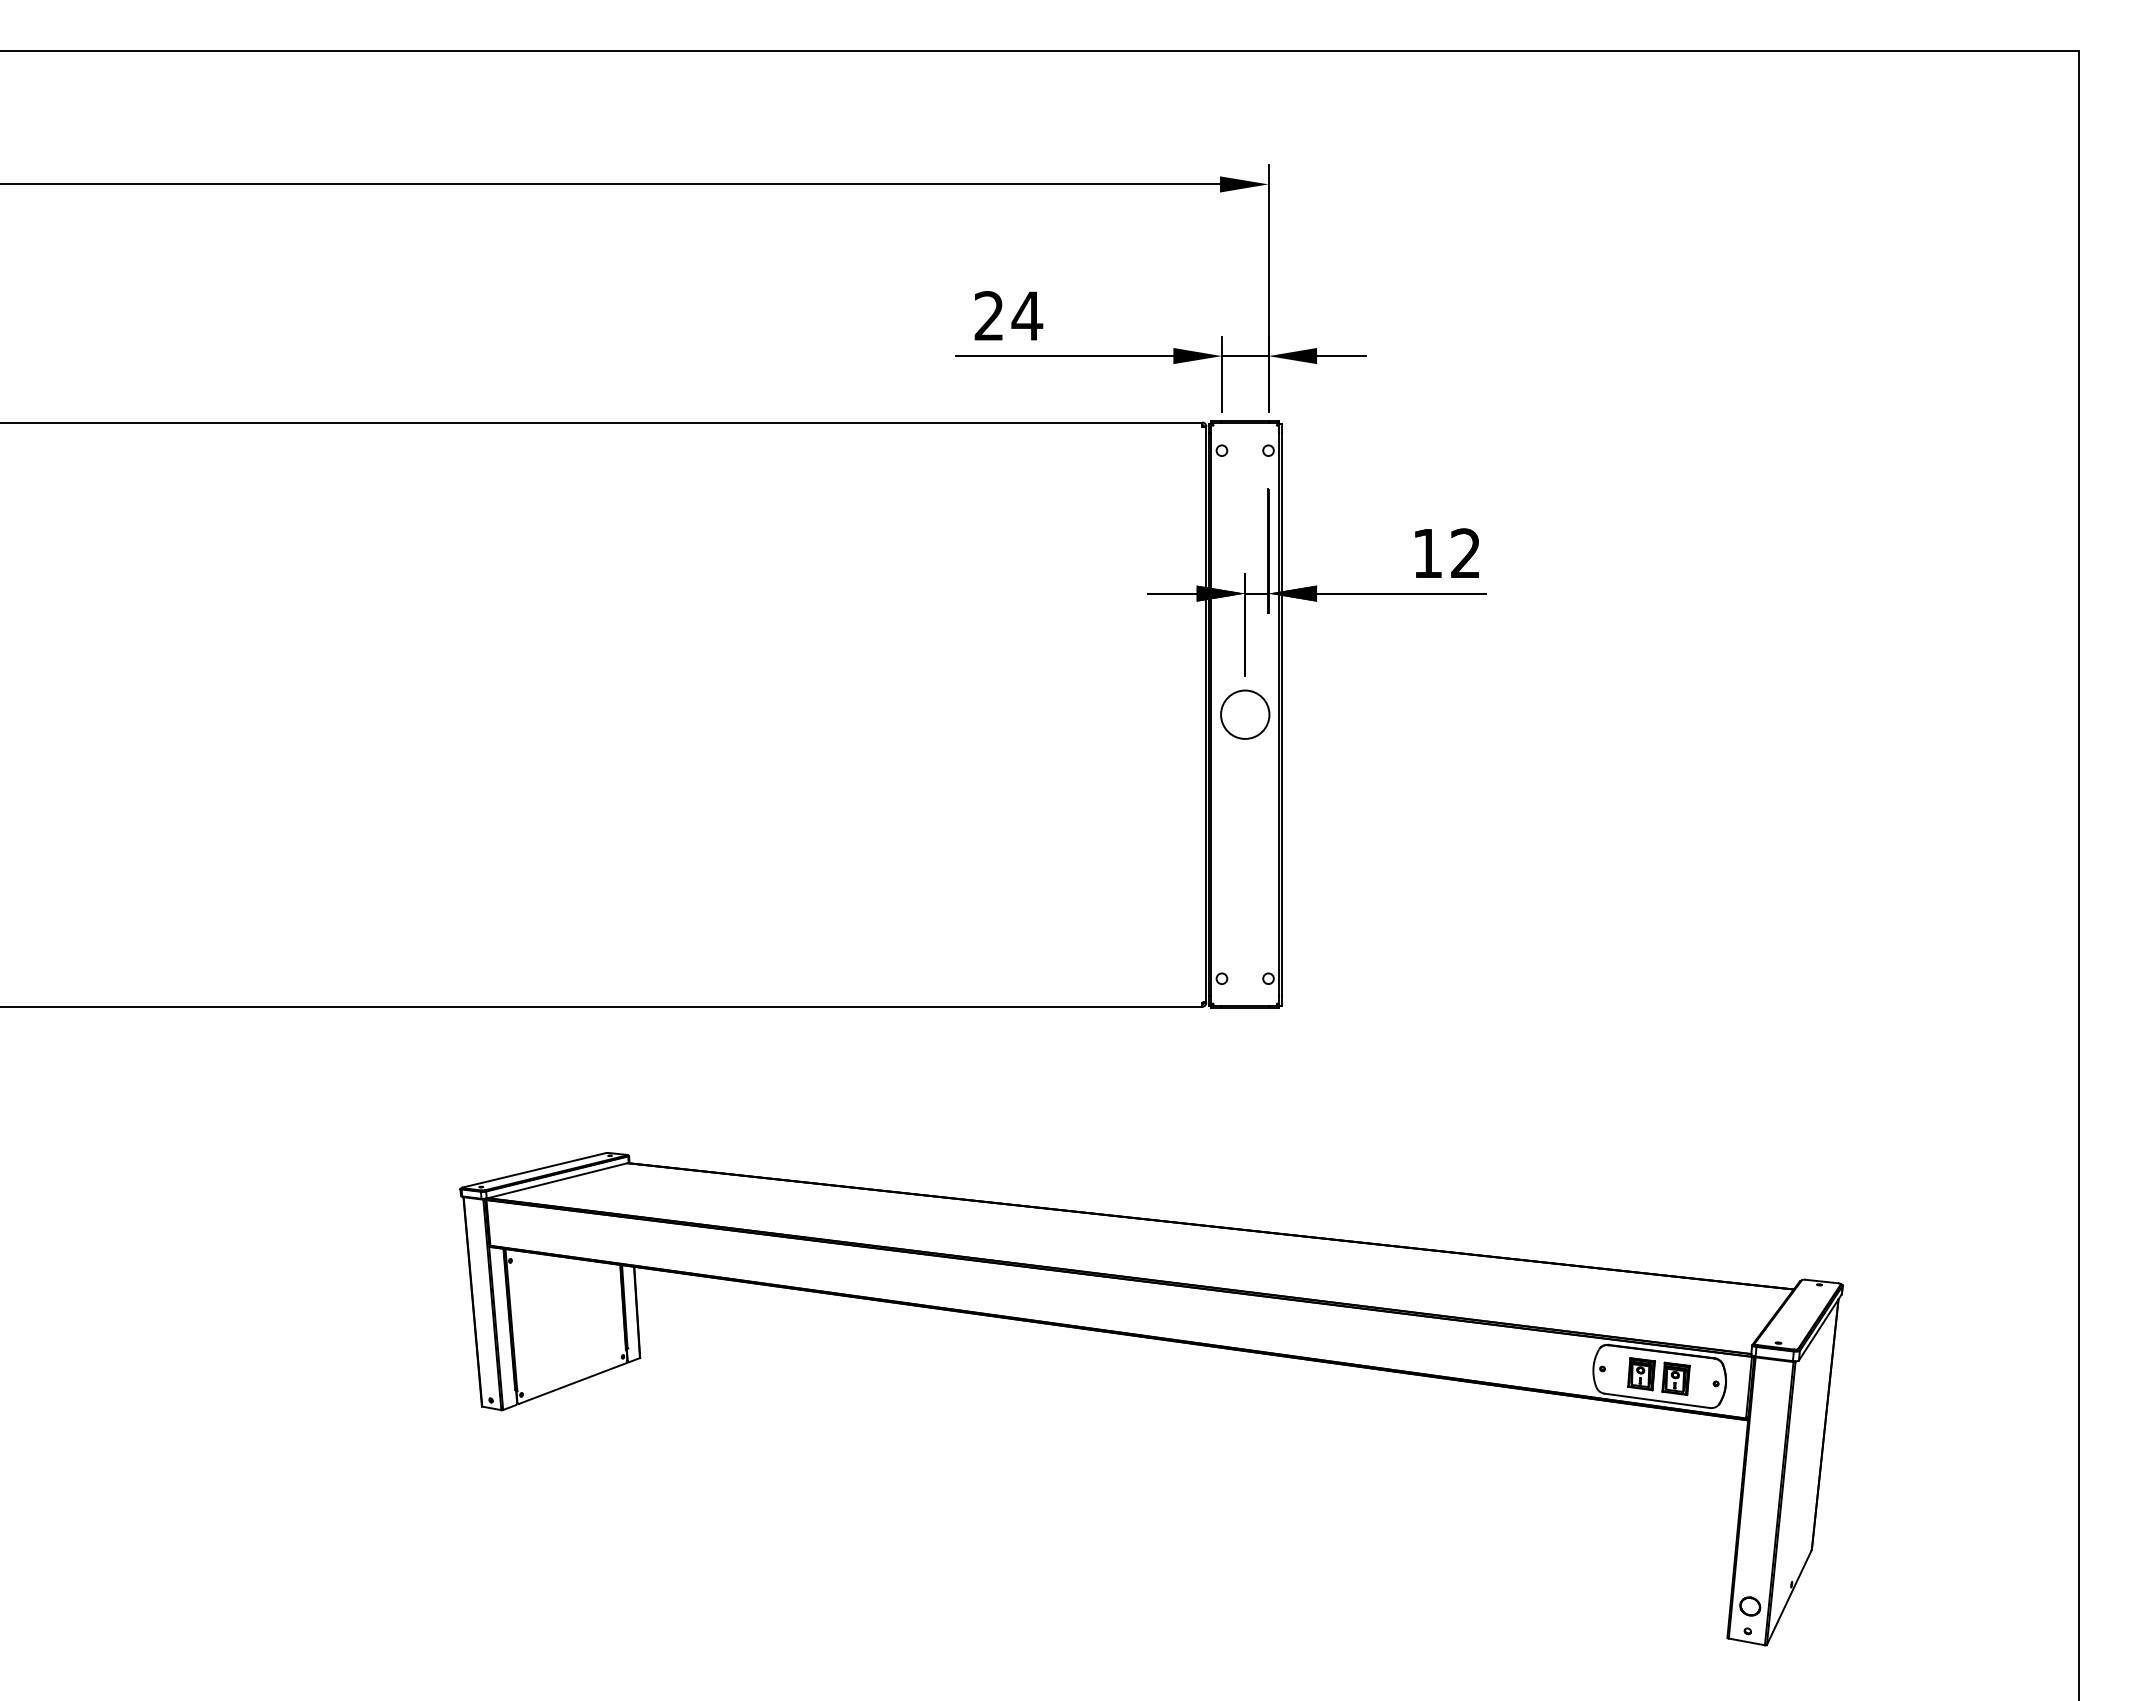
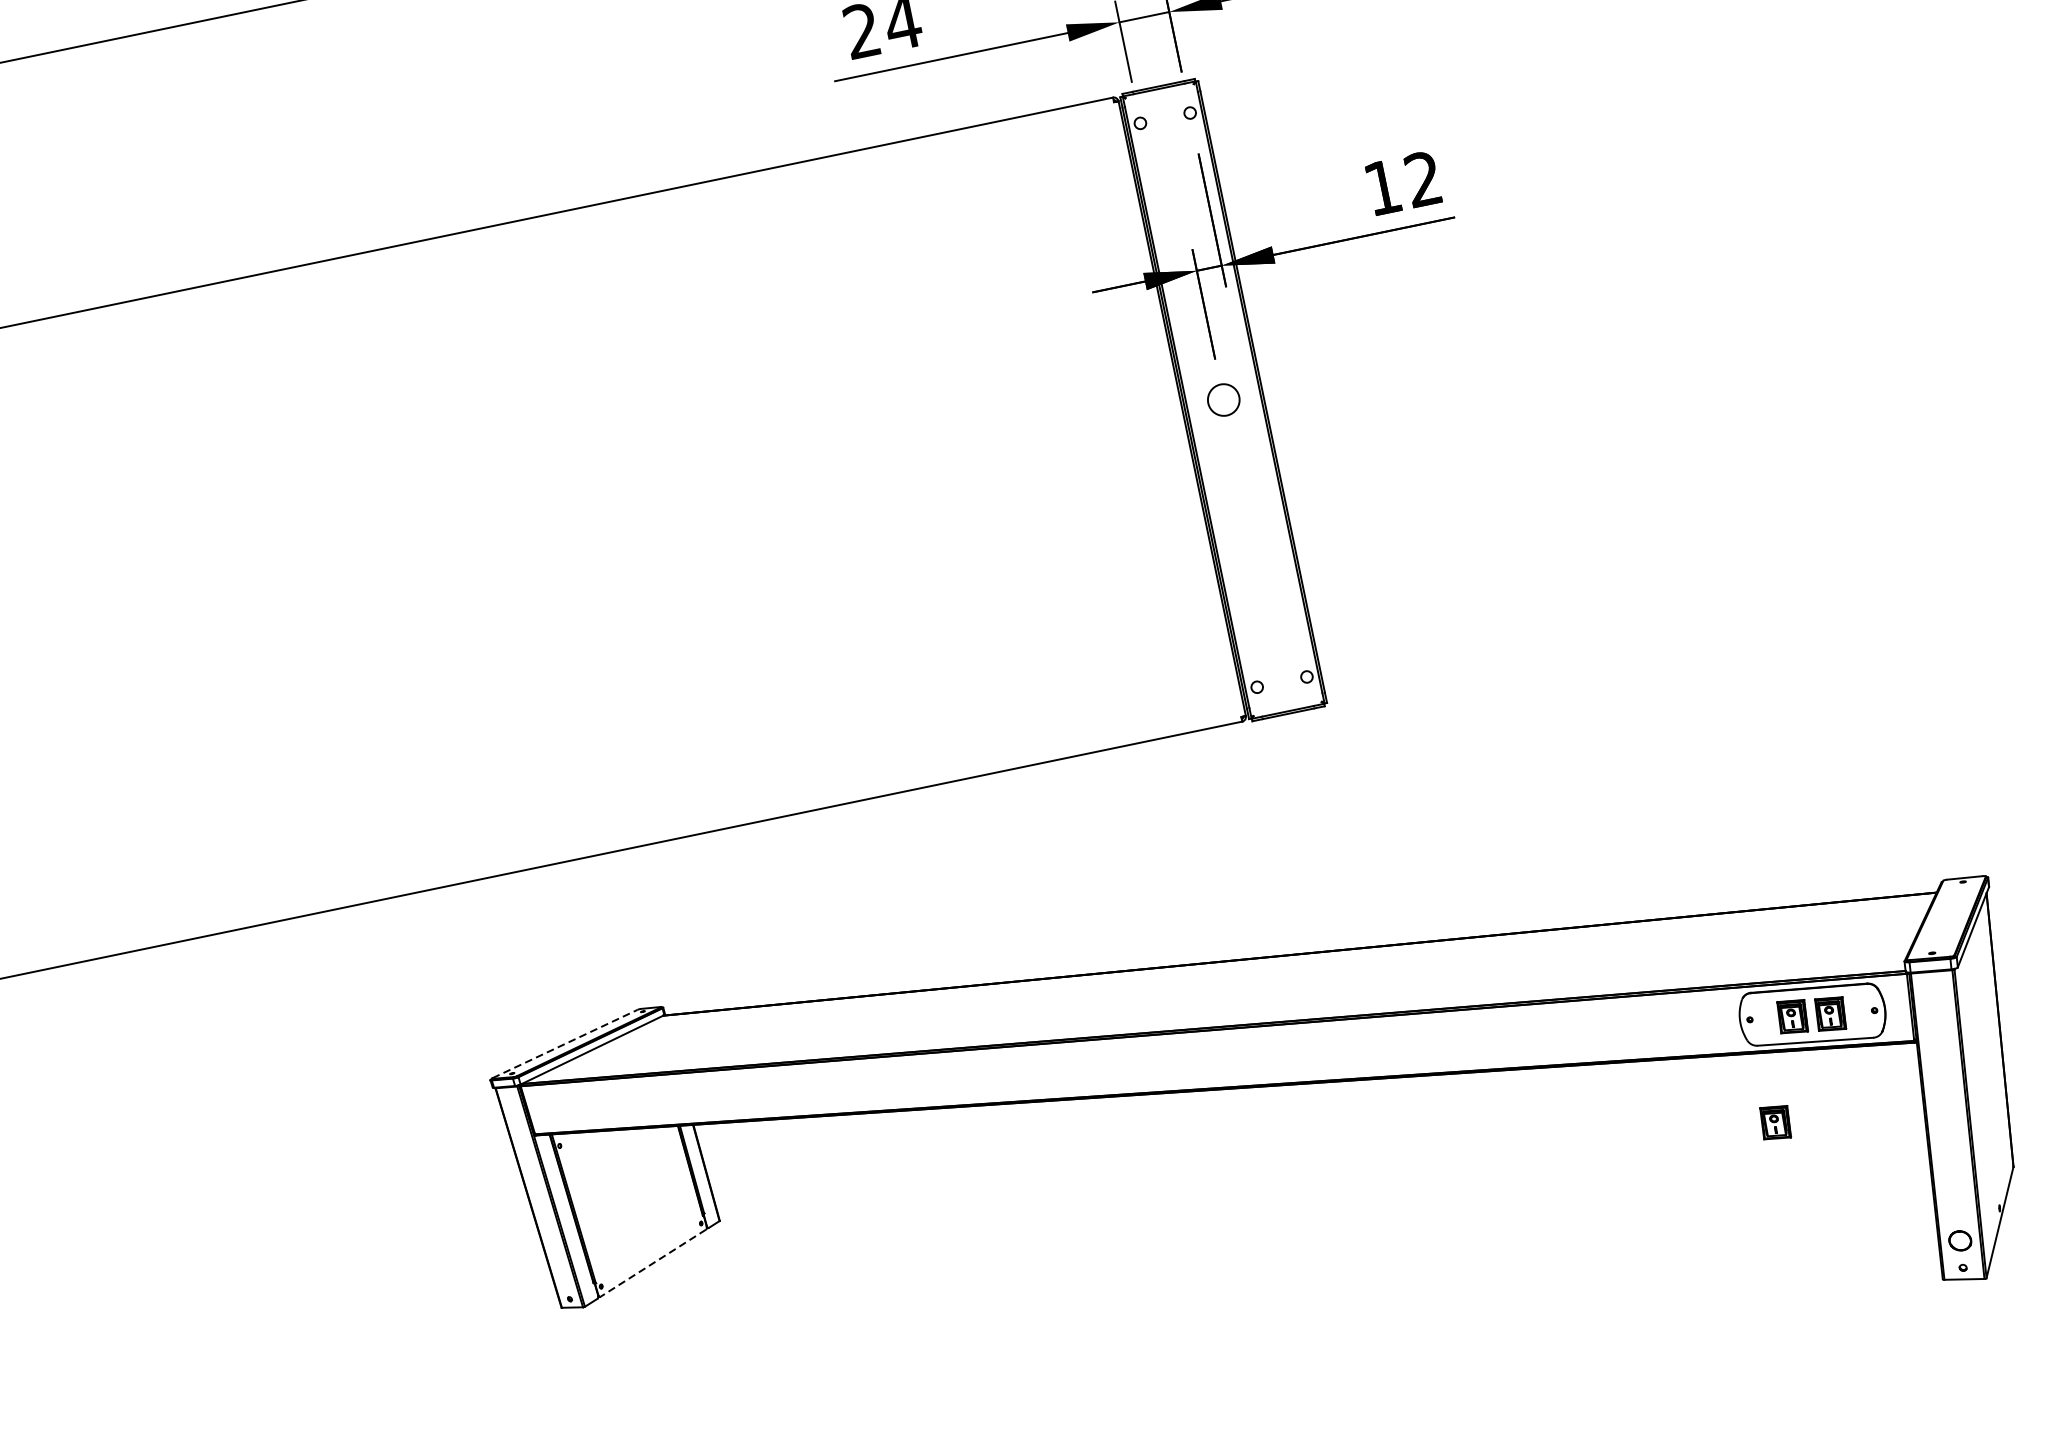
circle: (1245, 714) -> (1223, 399), size x0.6
line: (534, 1170) -> (565, 1044), solid -> dashed
line: (572, 1383) -> (653, 1263), solid -> dashed
part: (1606, 1466) -> (1775, 1123), added

